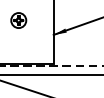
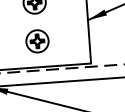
part: (18, 46) -> (37, 41), added

